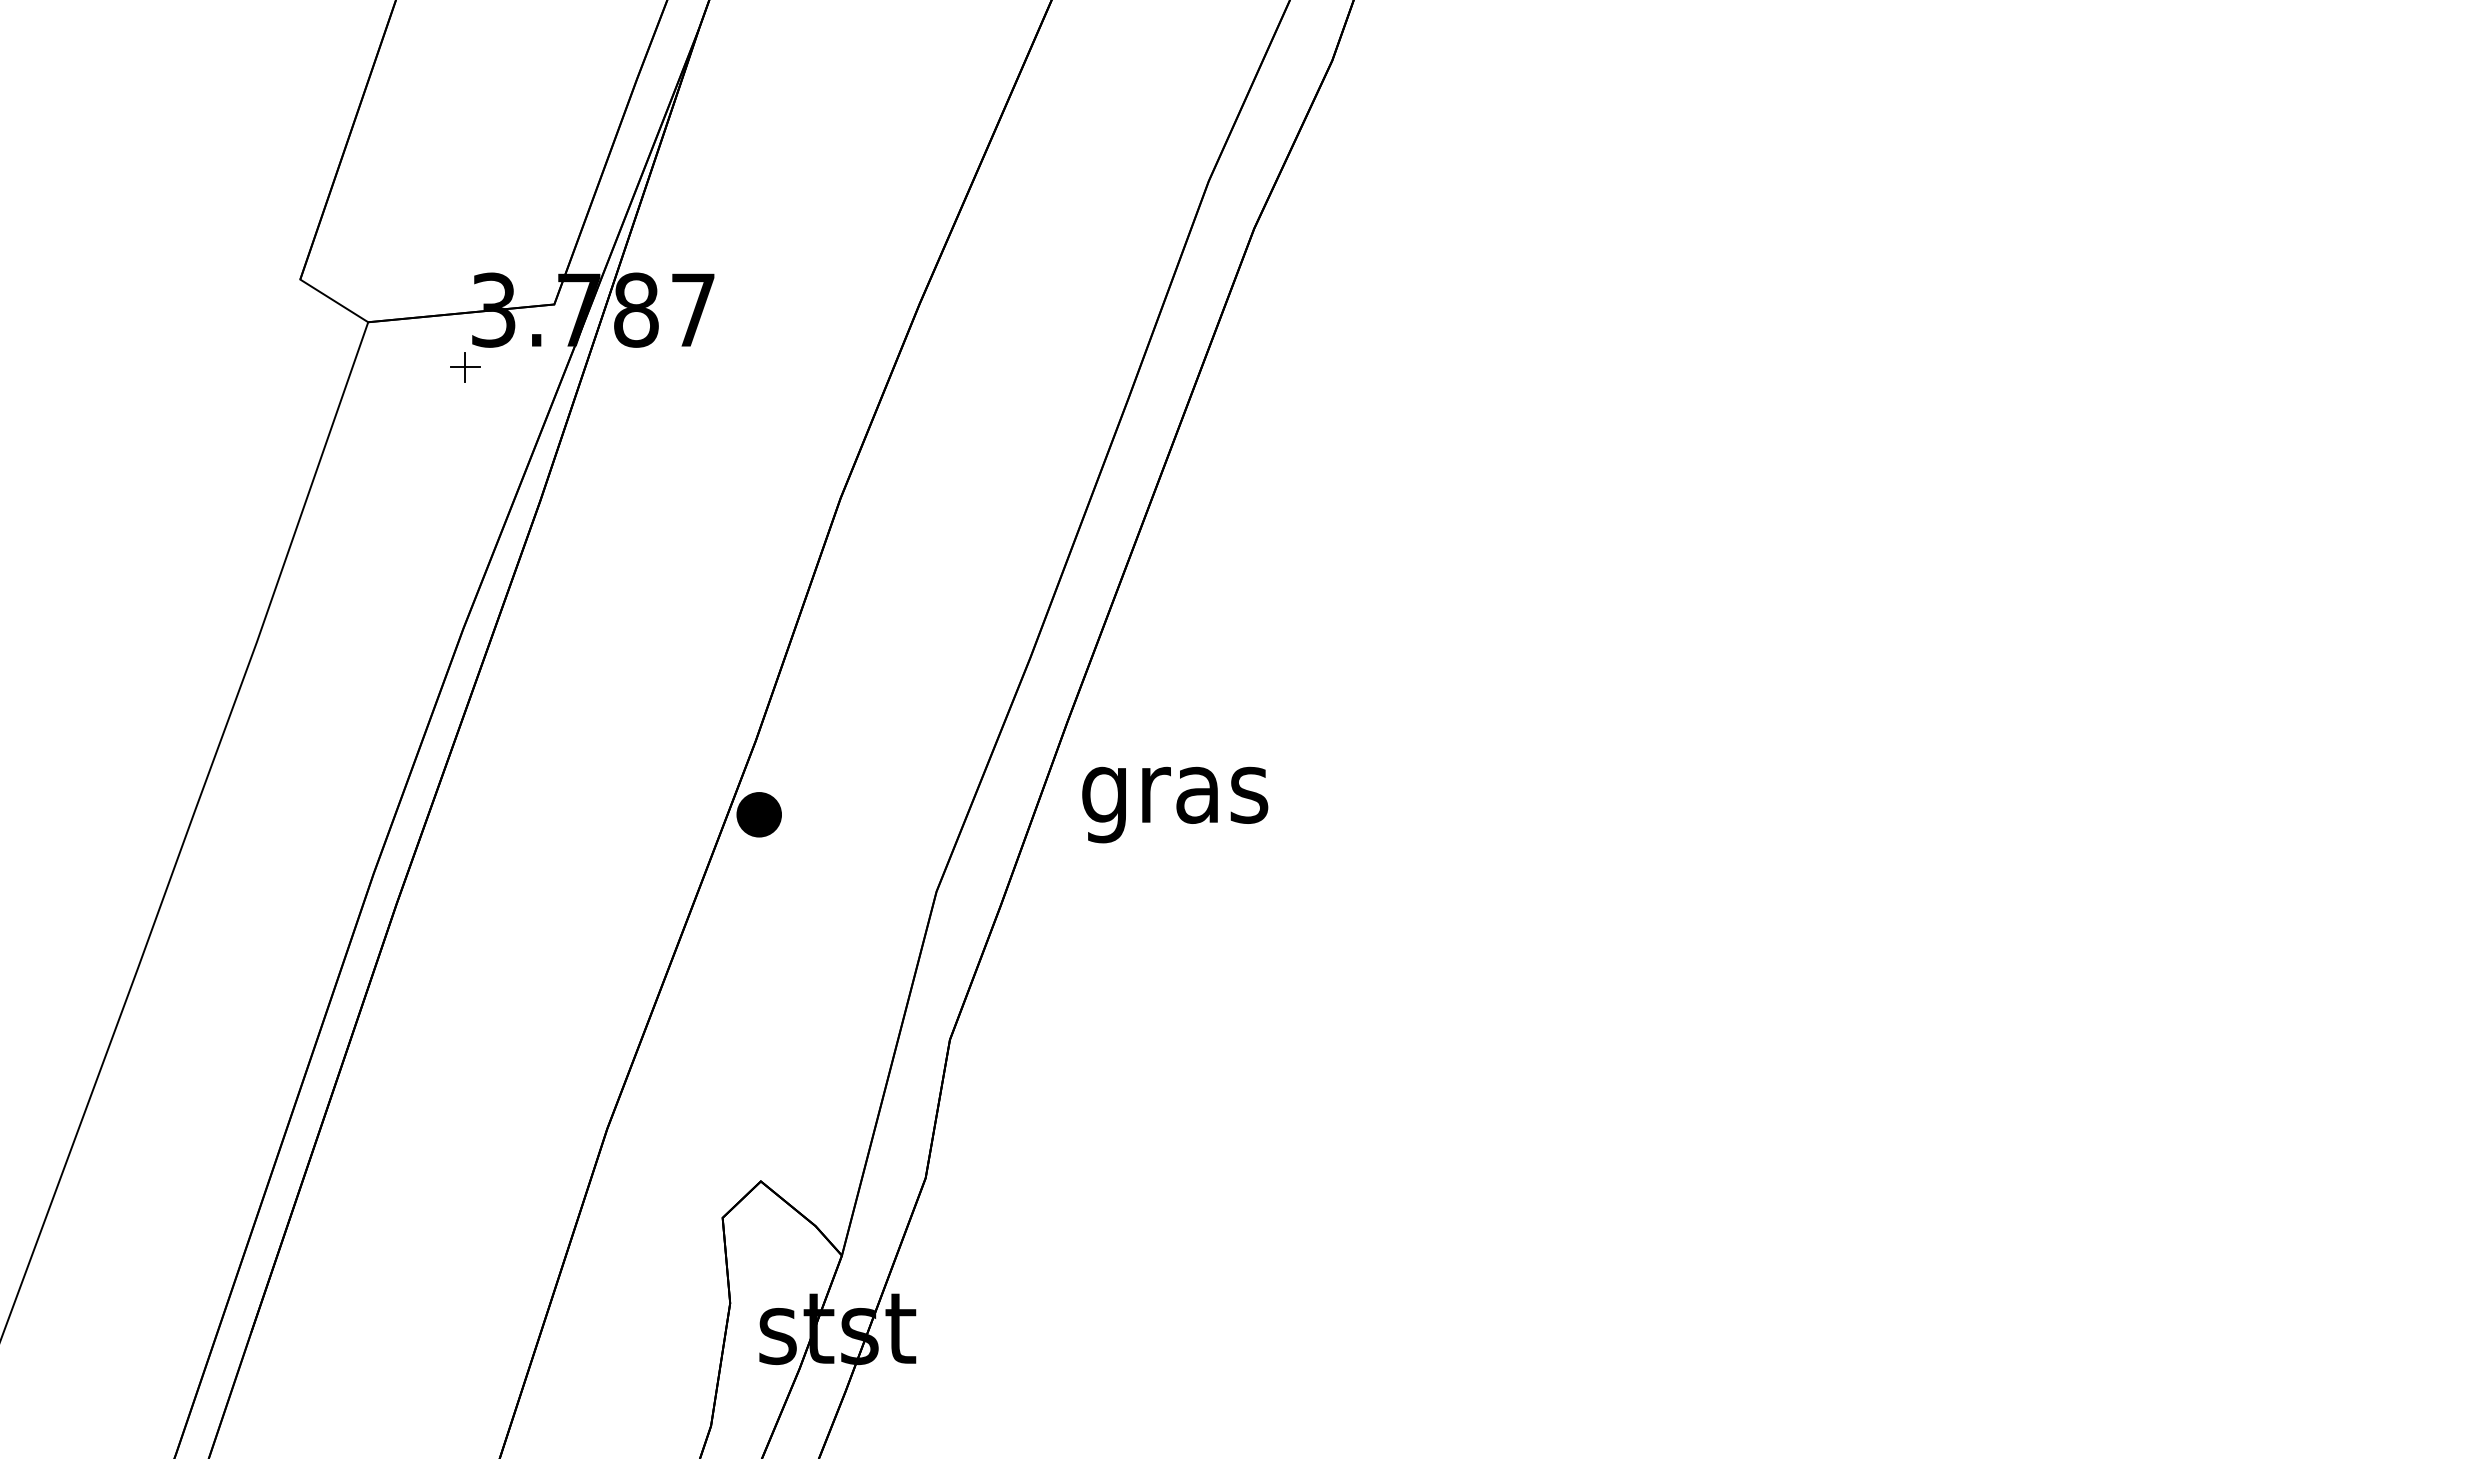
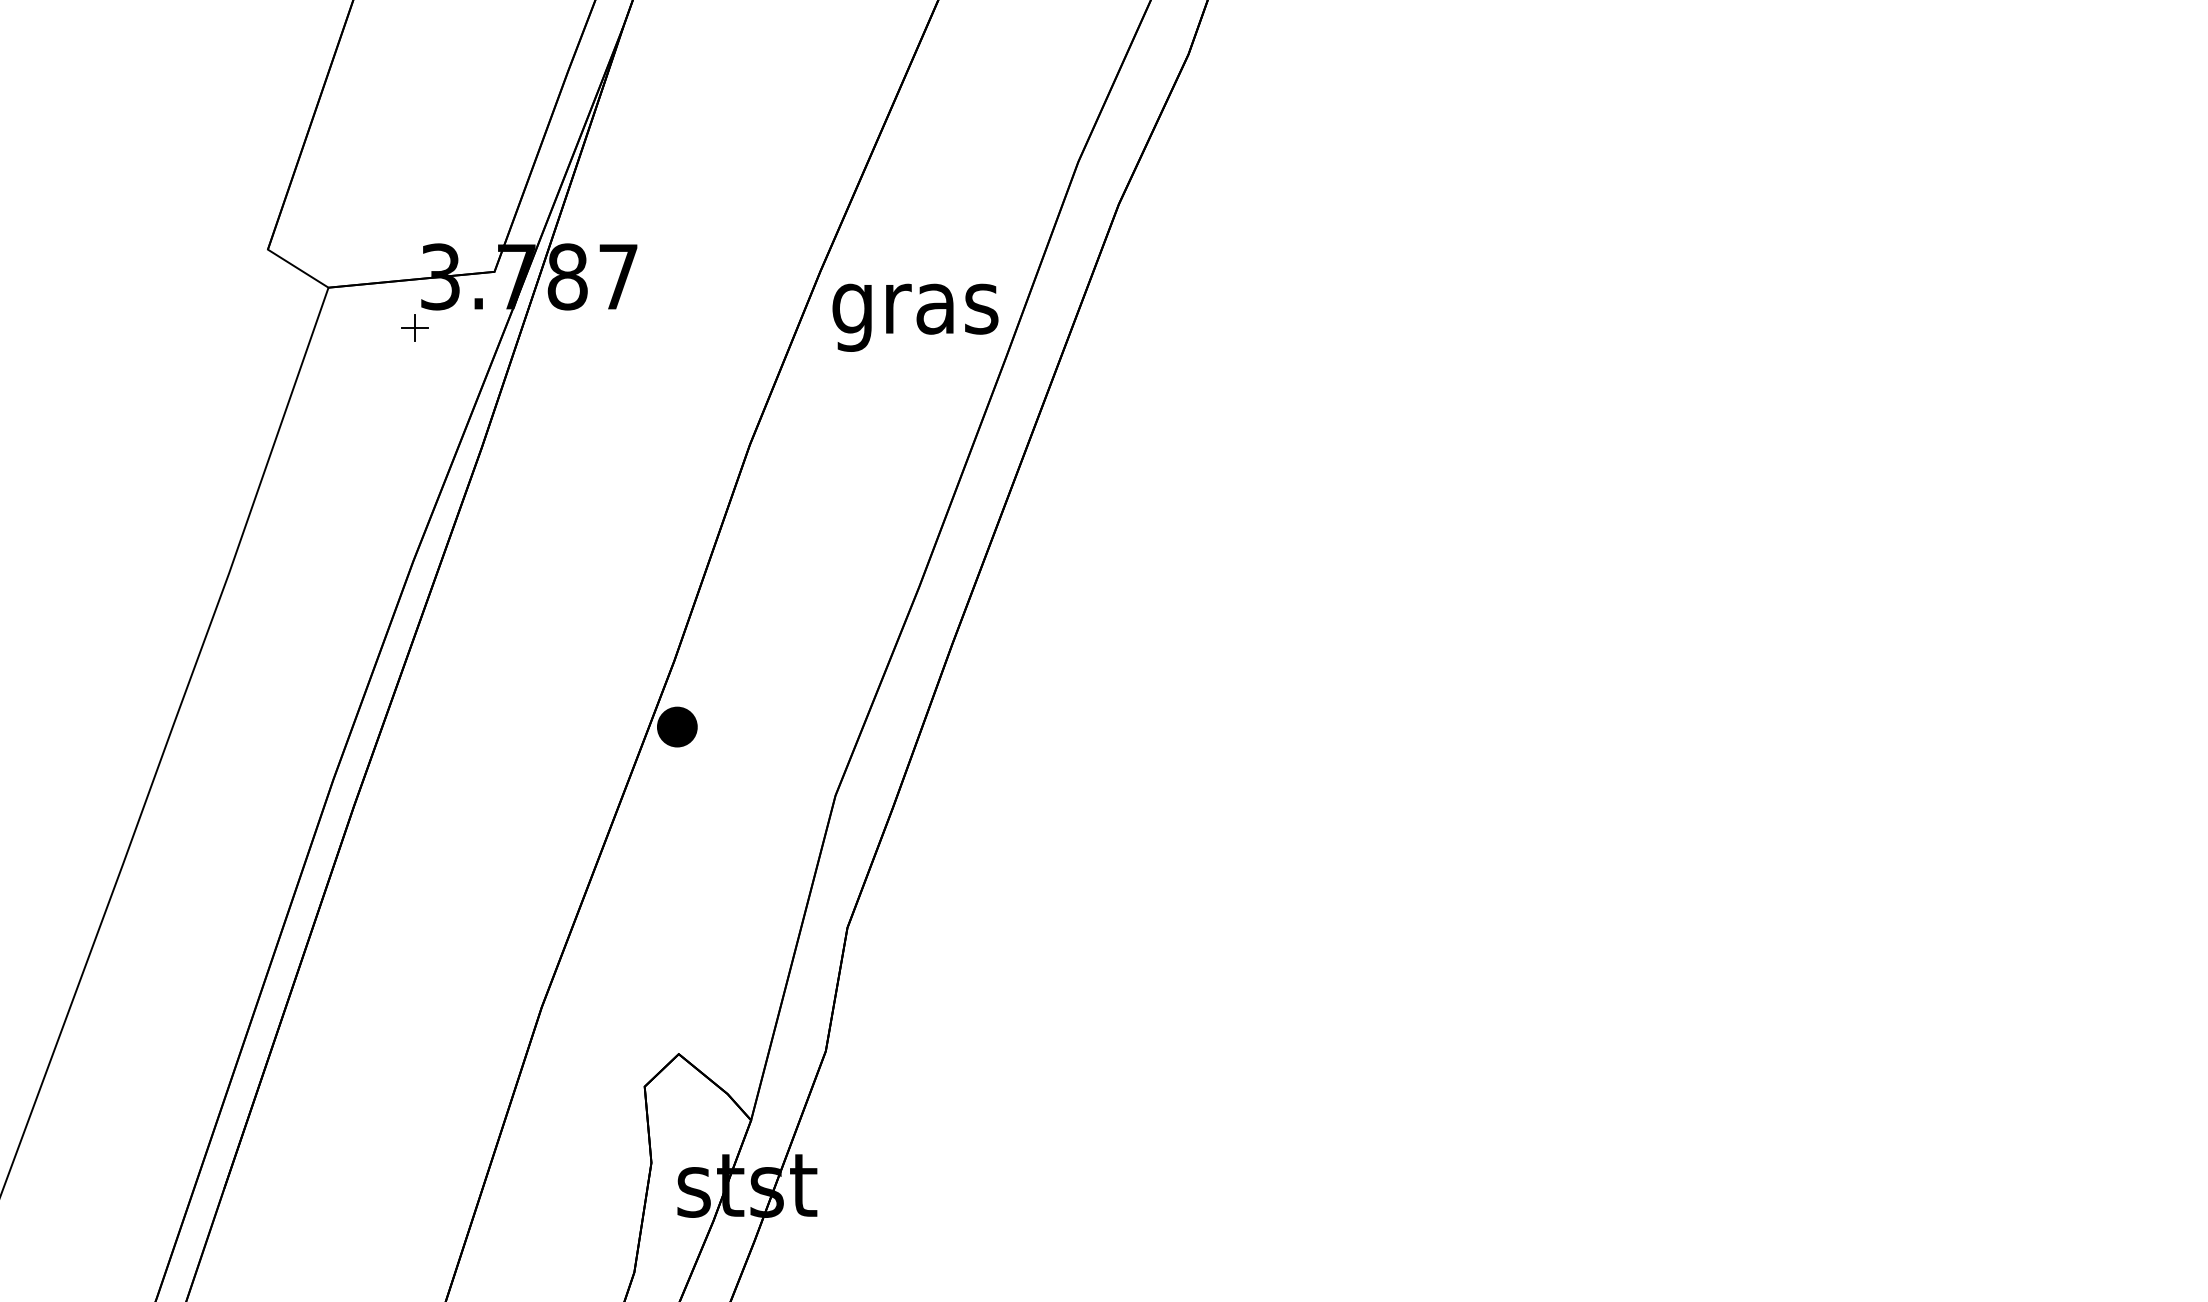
text: (1175, 804) -> (915, 317), moved

